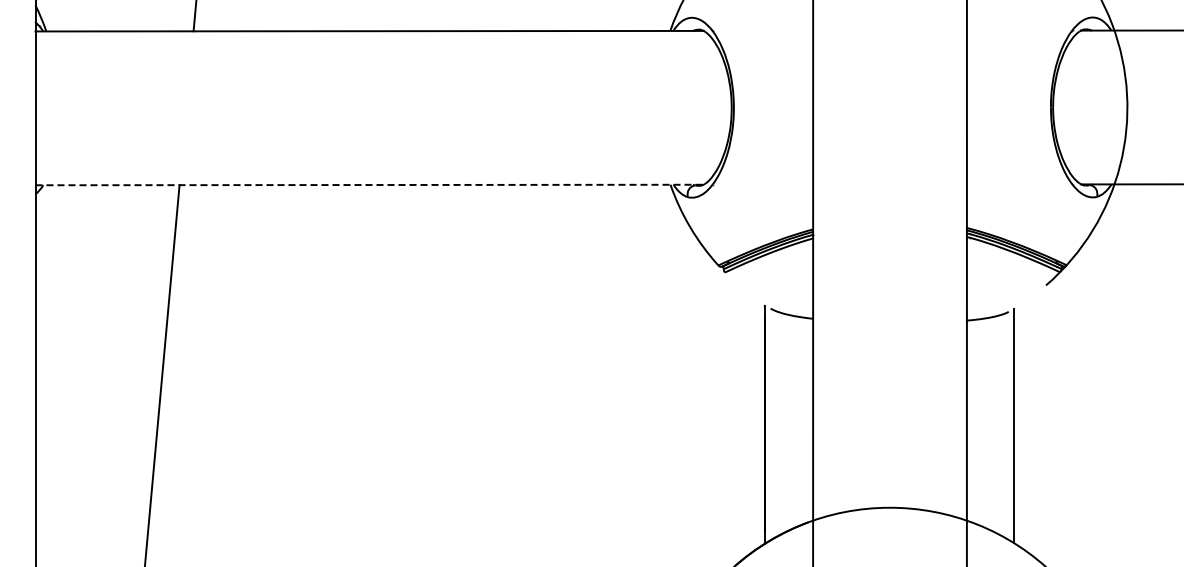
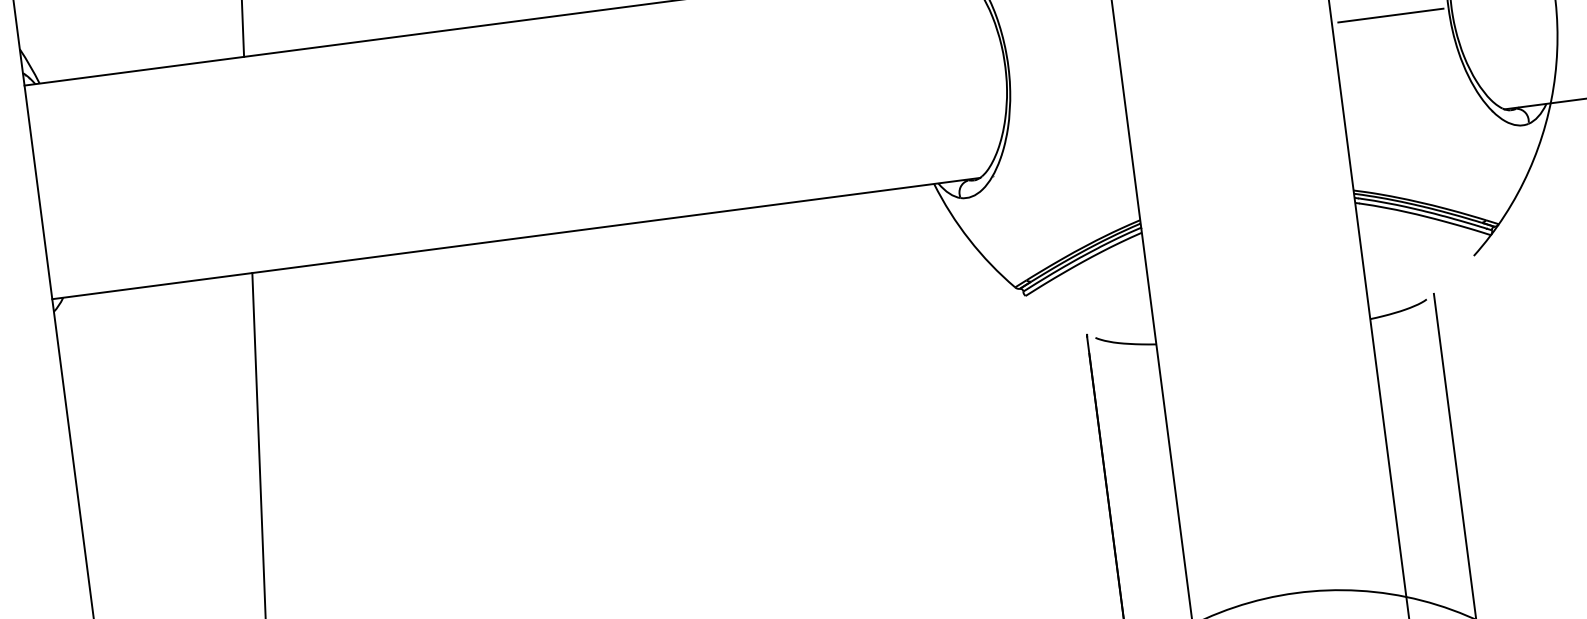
line: (1009, 107) -> (1390, 15), added
line: (370, 185) -> (517, 239), dashed -> solid

